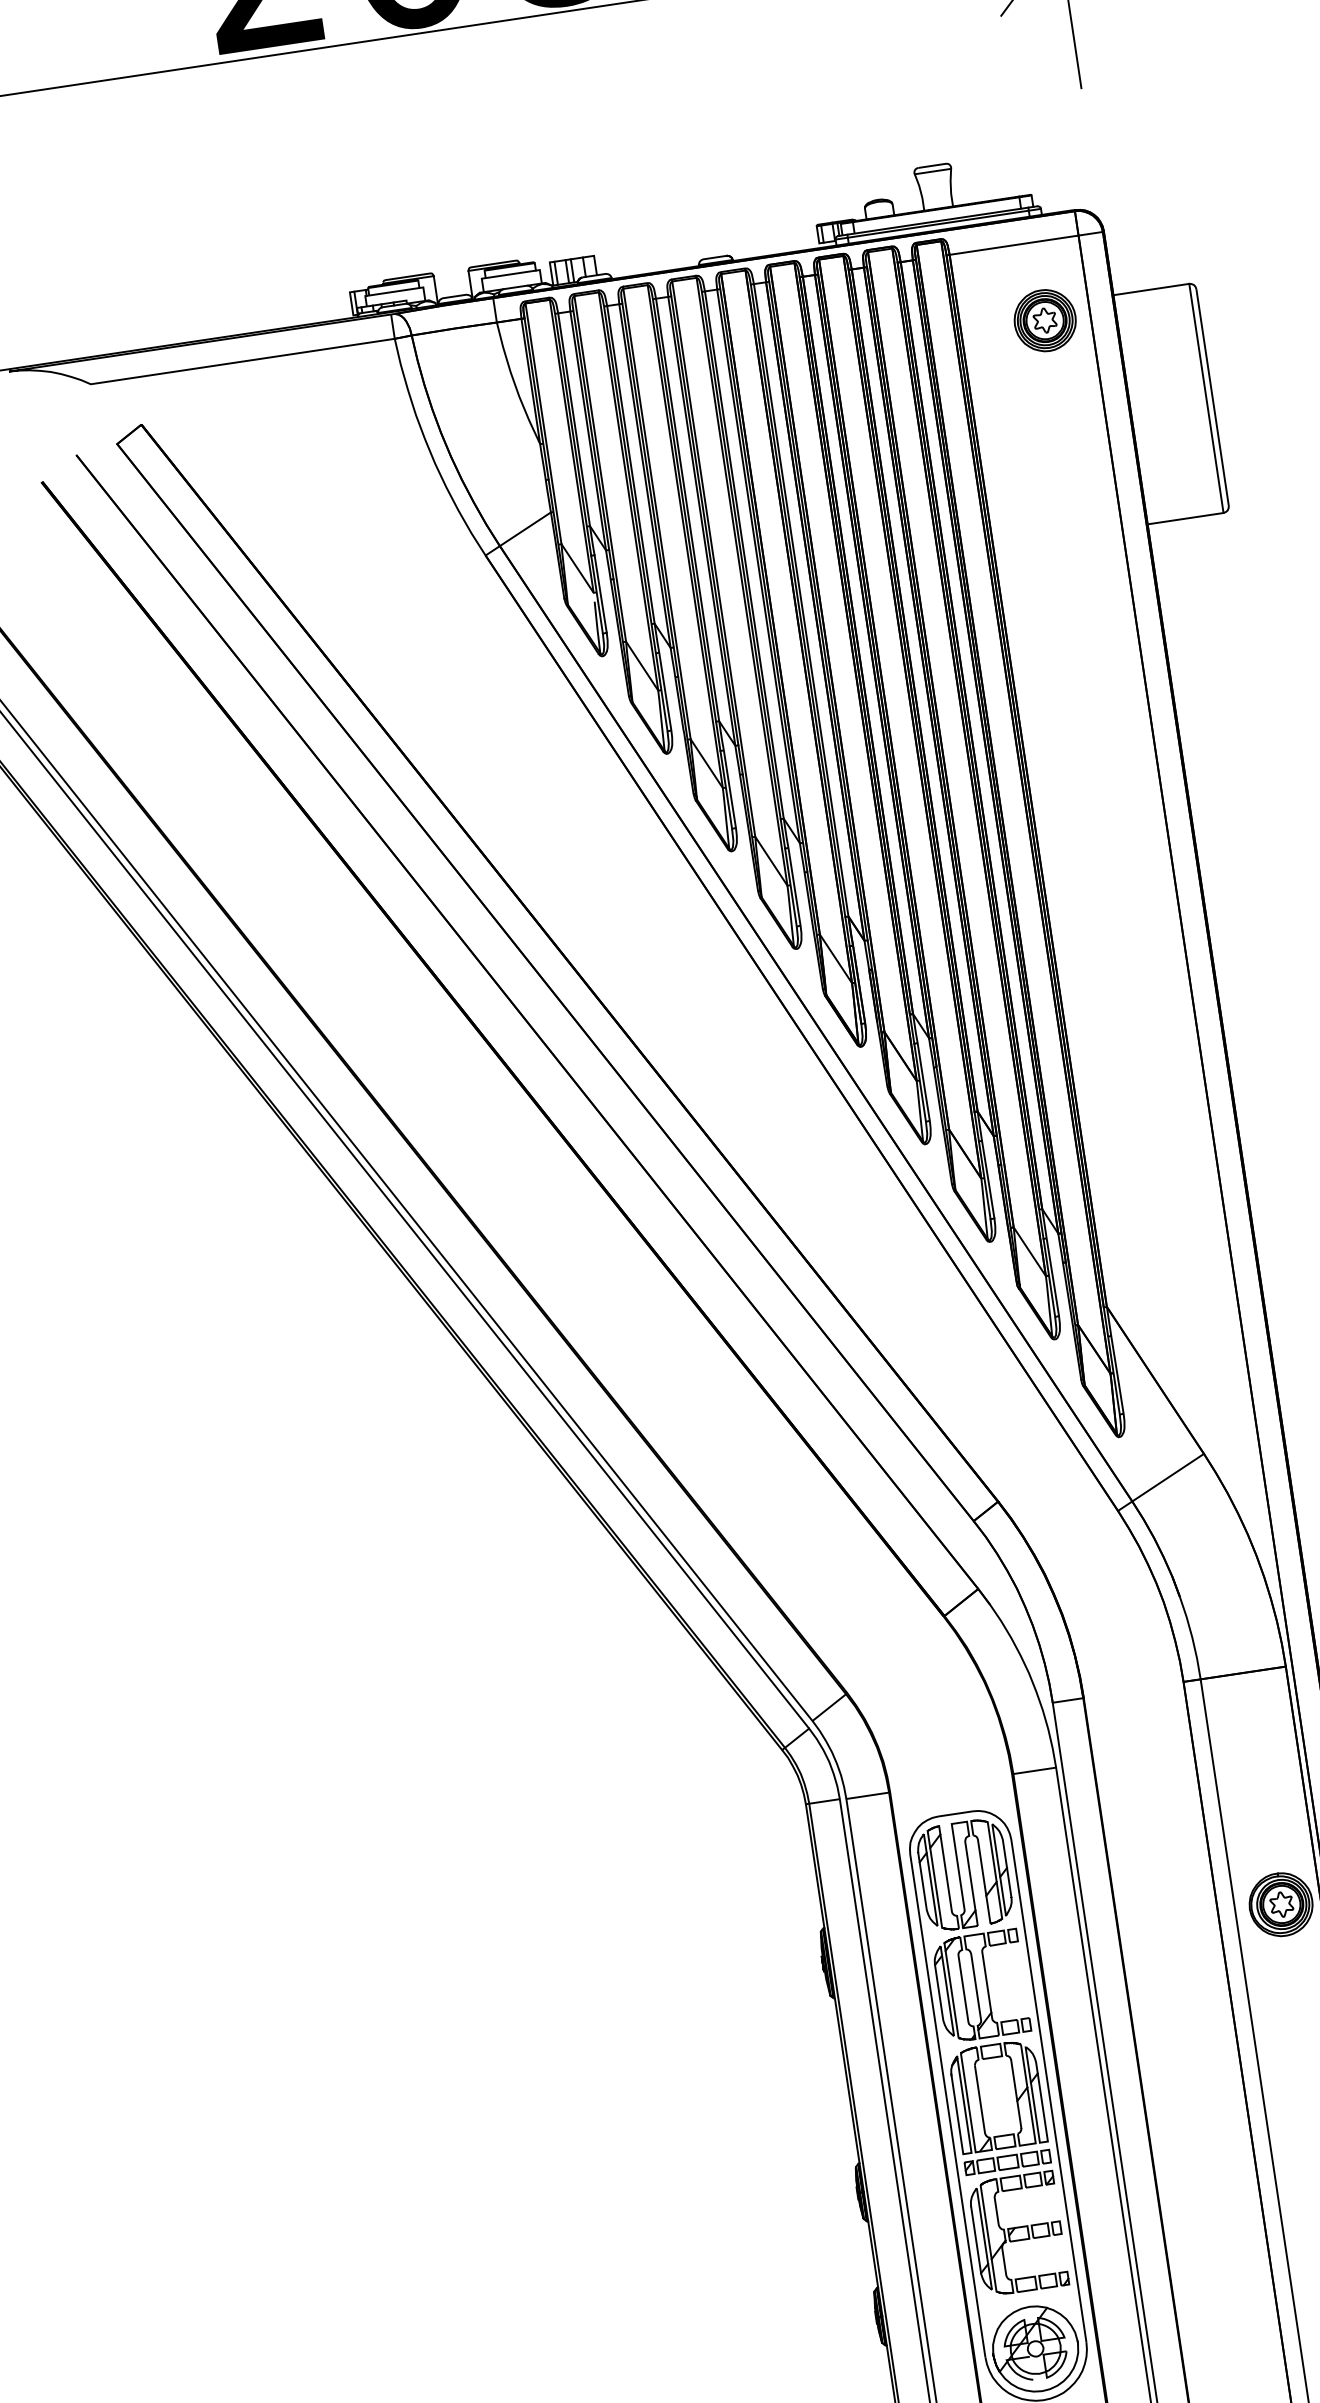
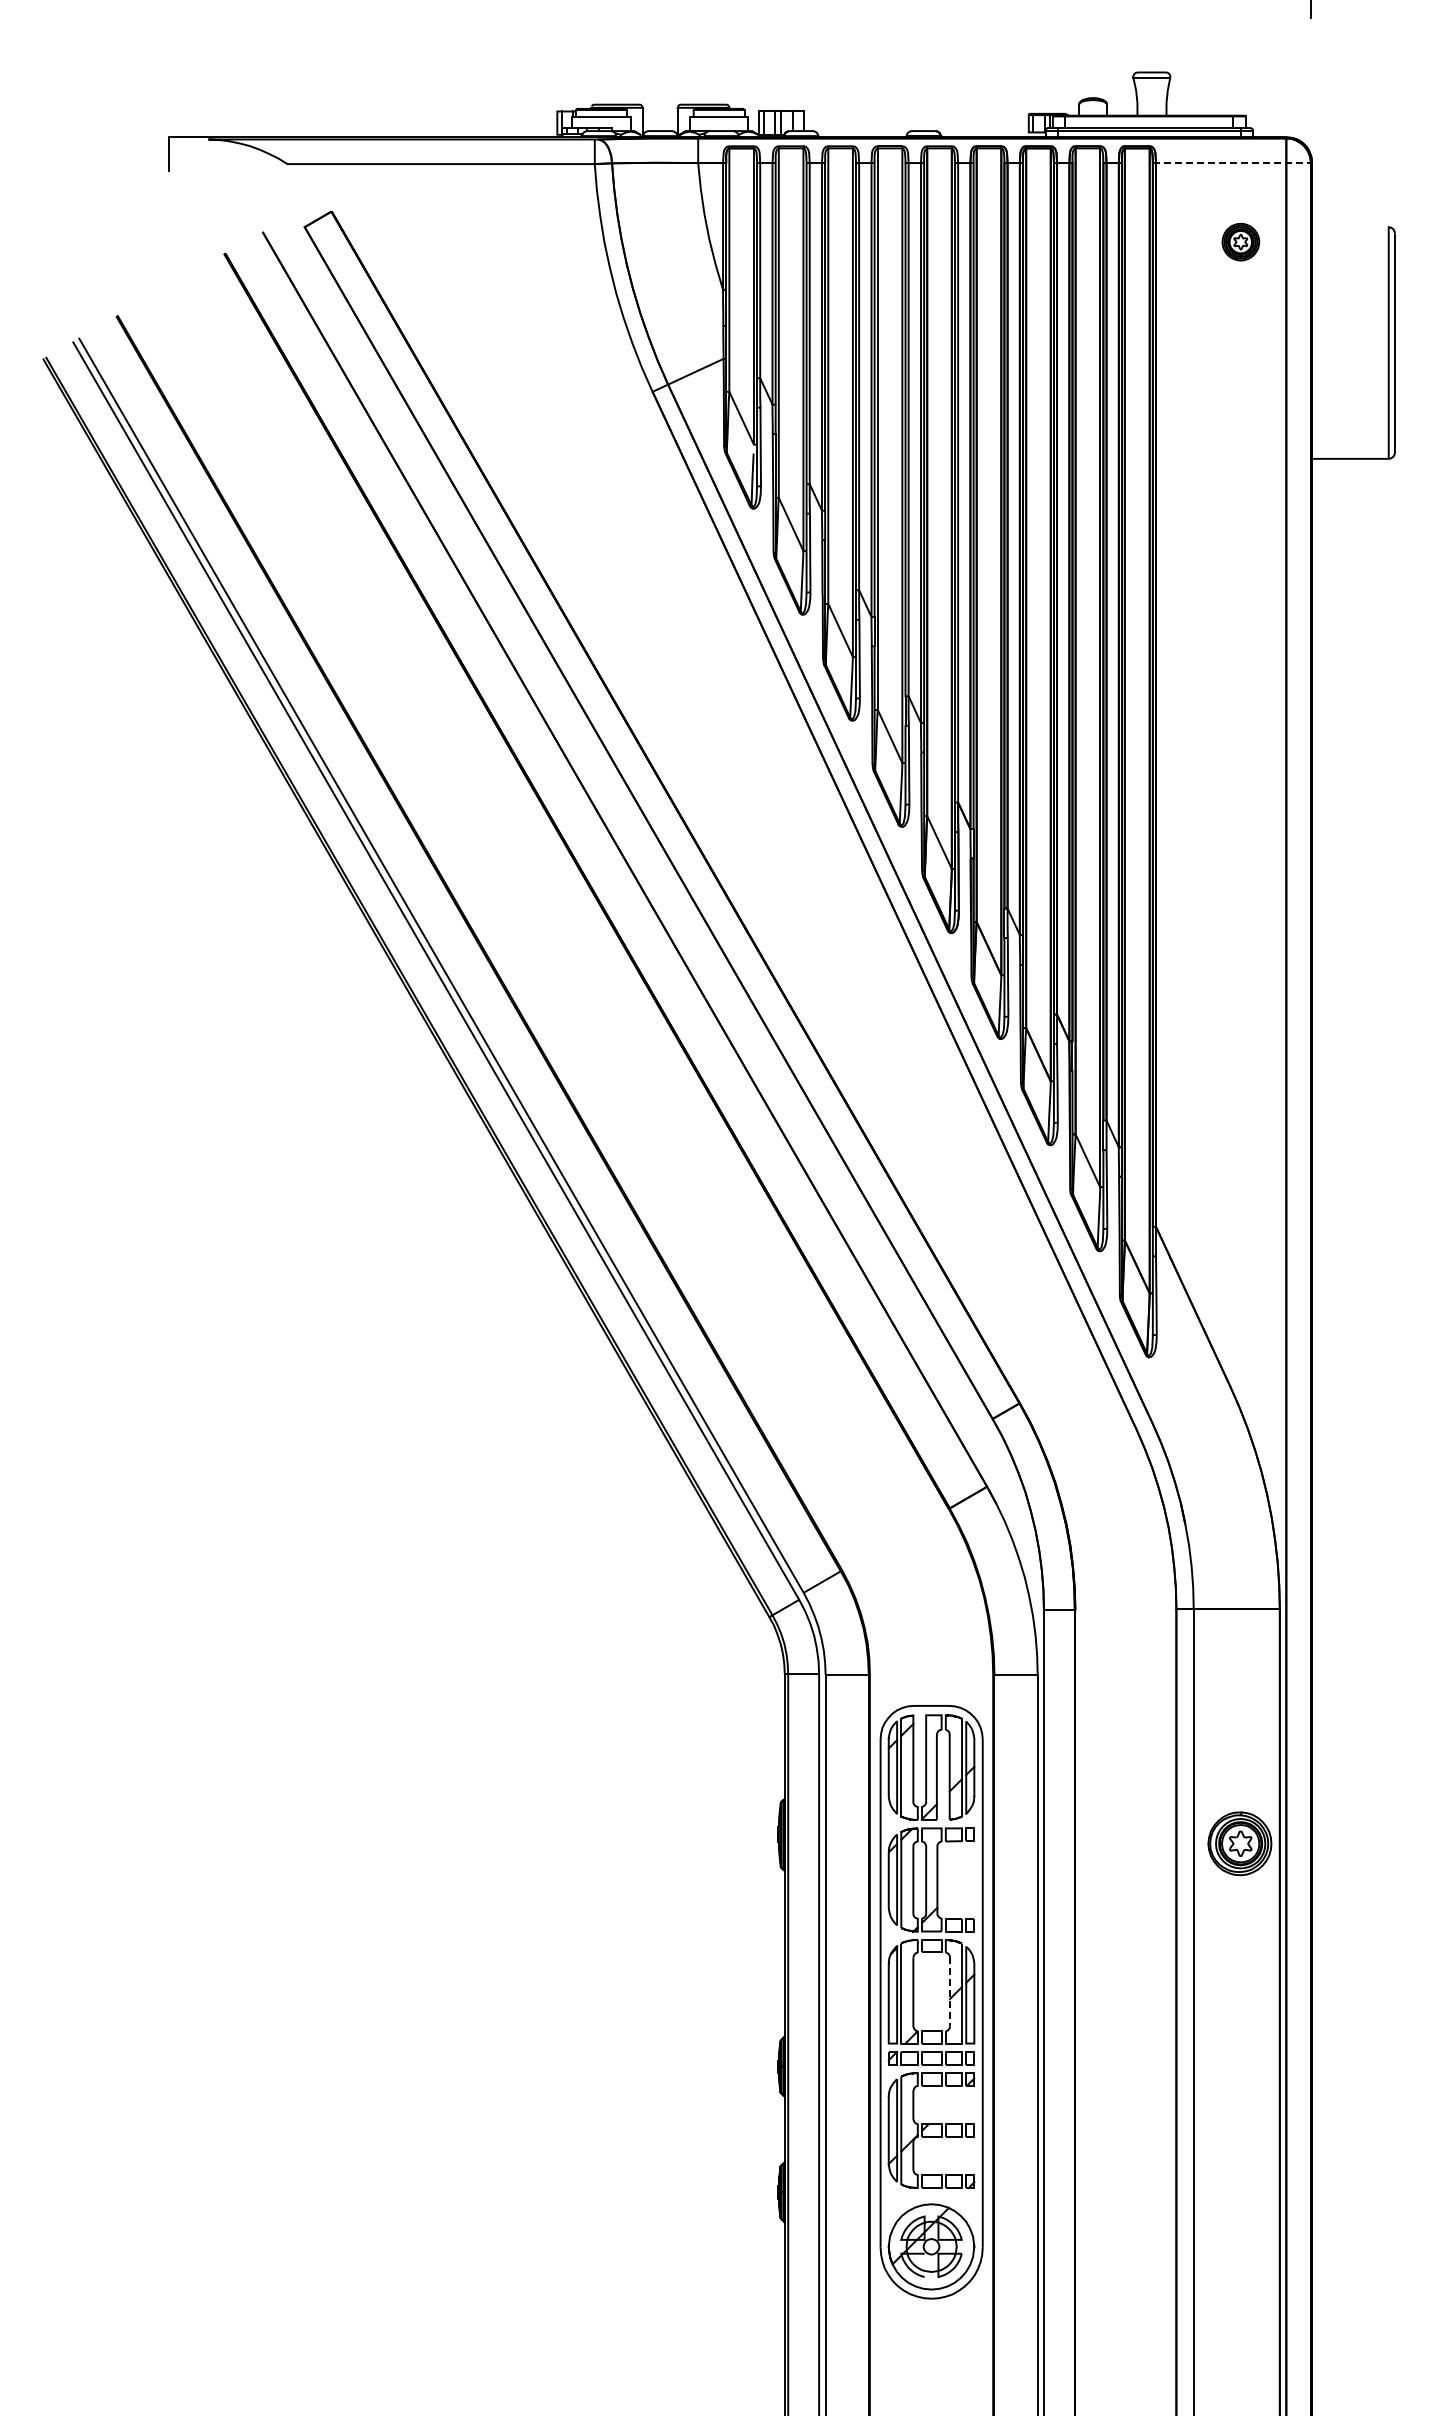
line: (1025, 243) -> (1232, 163), solid -> dashed
line: (1150, 289) -> (1349, 227), removed
part: (1044, 319) -> (1240, 241), size x0.6
line: (1160, 1482) -> (1183, 1408), removed
line: (1016, 2094) -> (950, 1992), solid -> dashed

